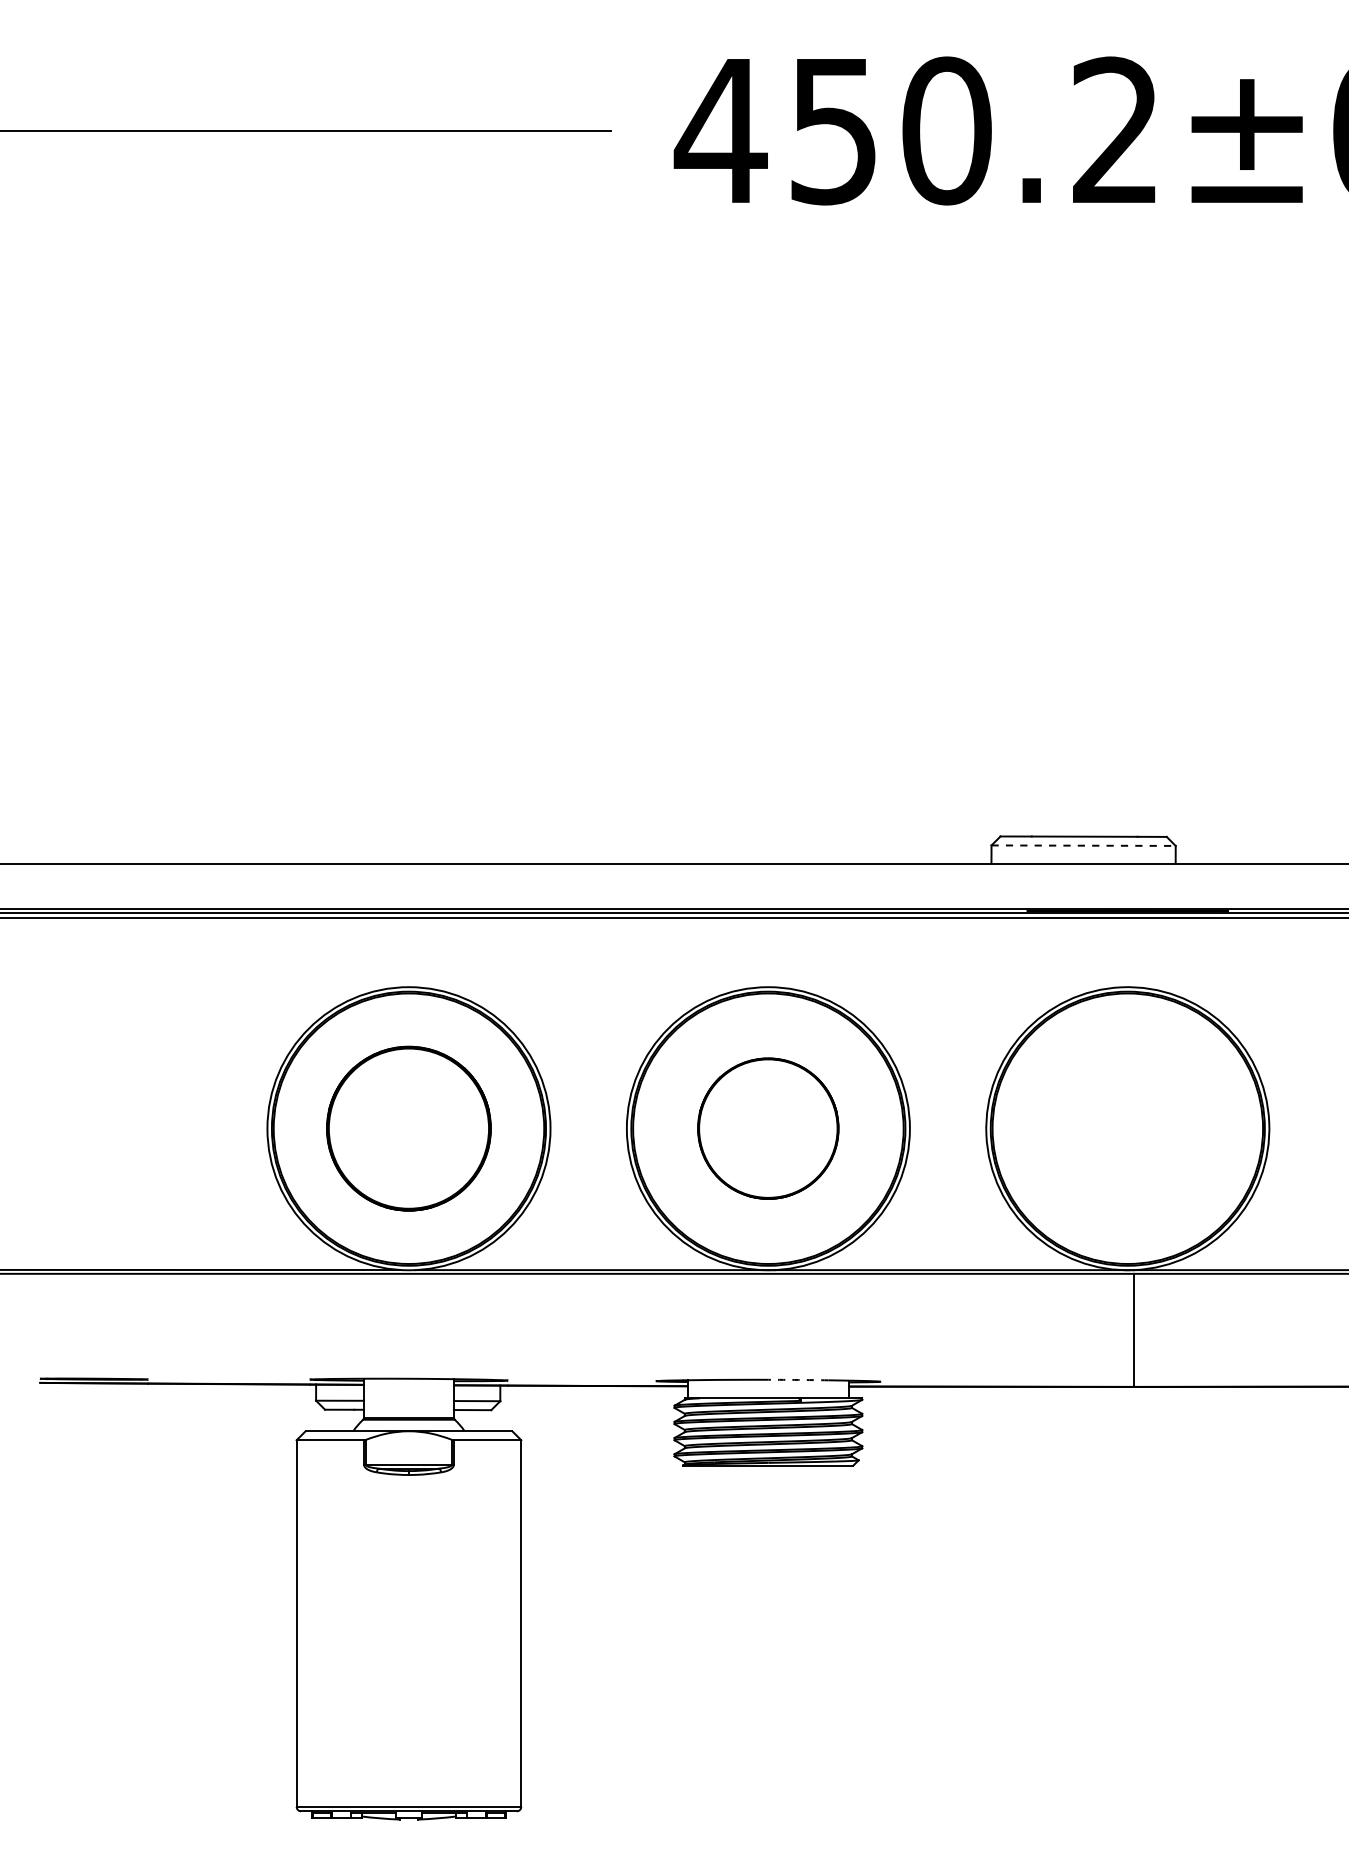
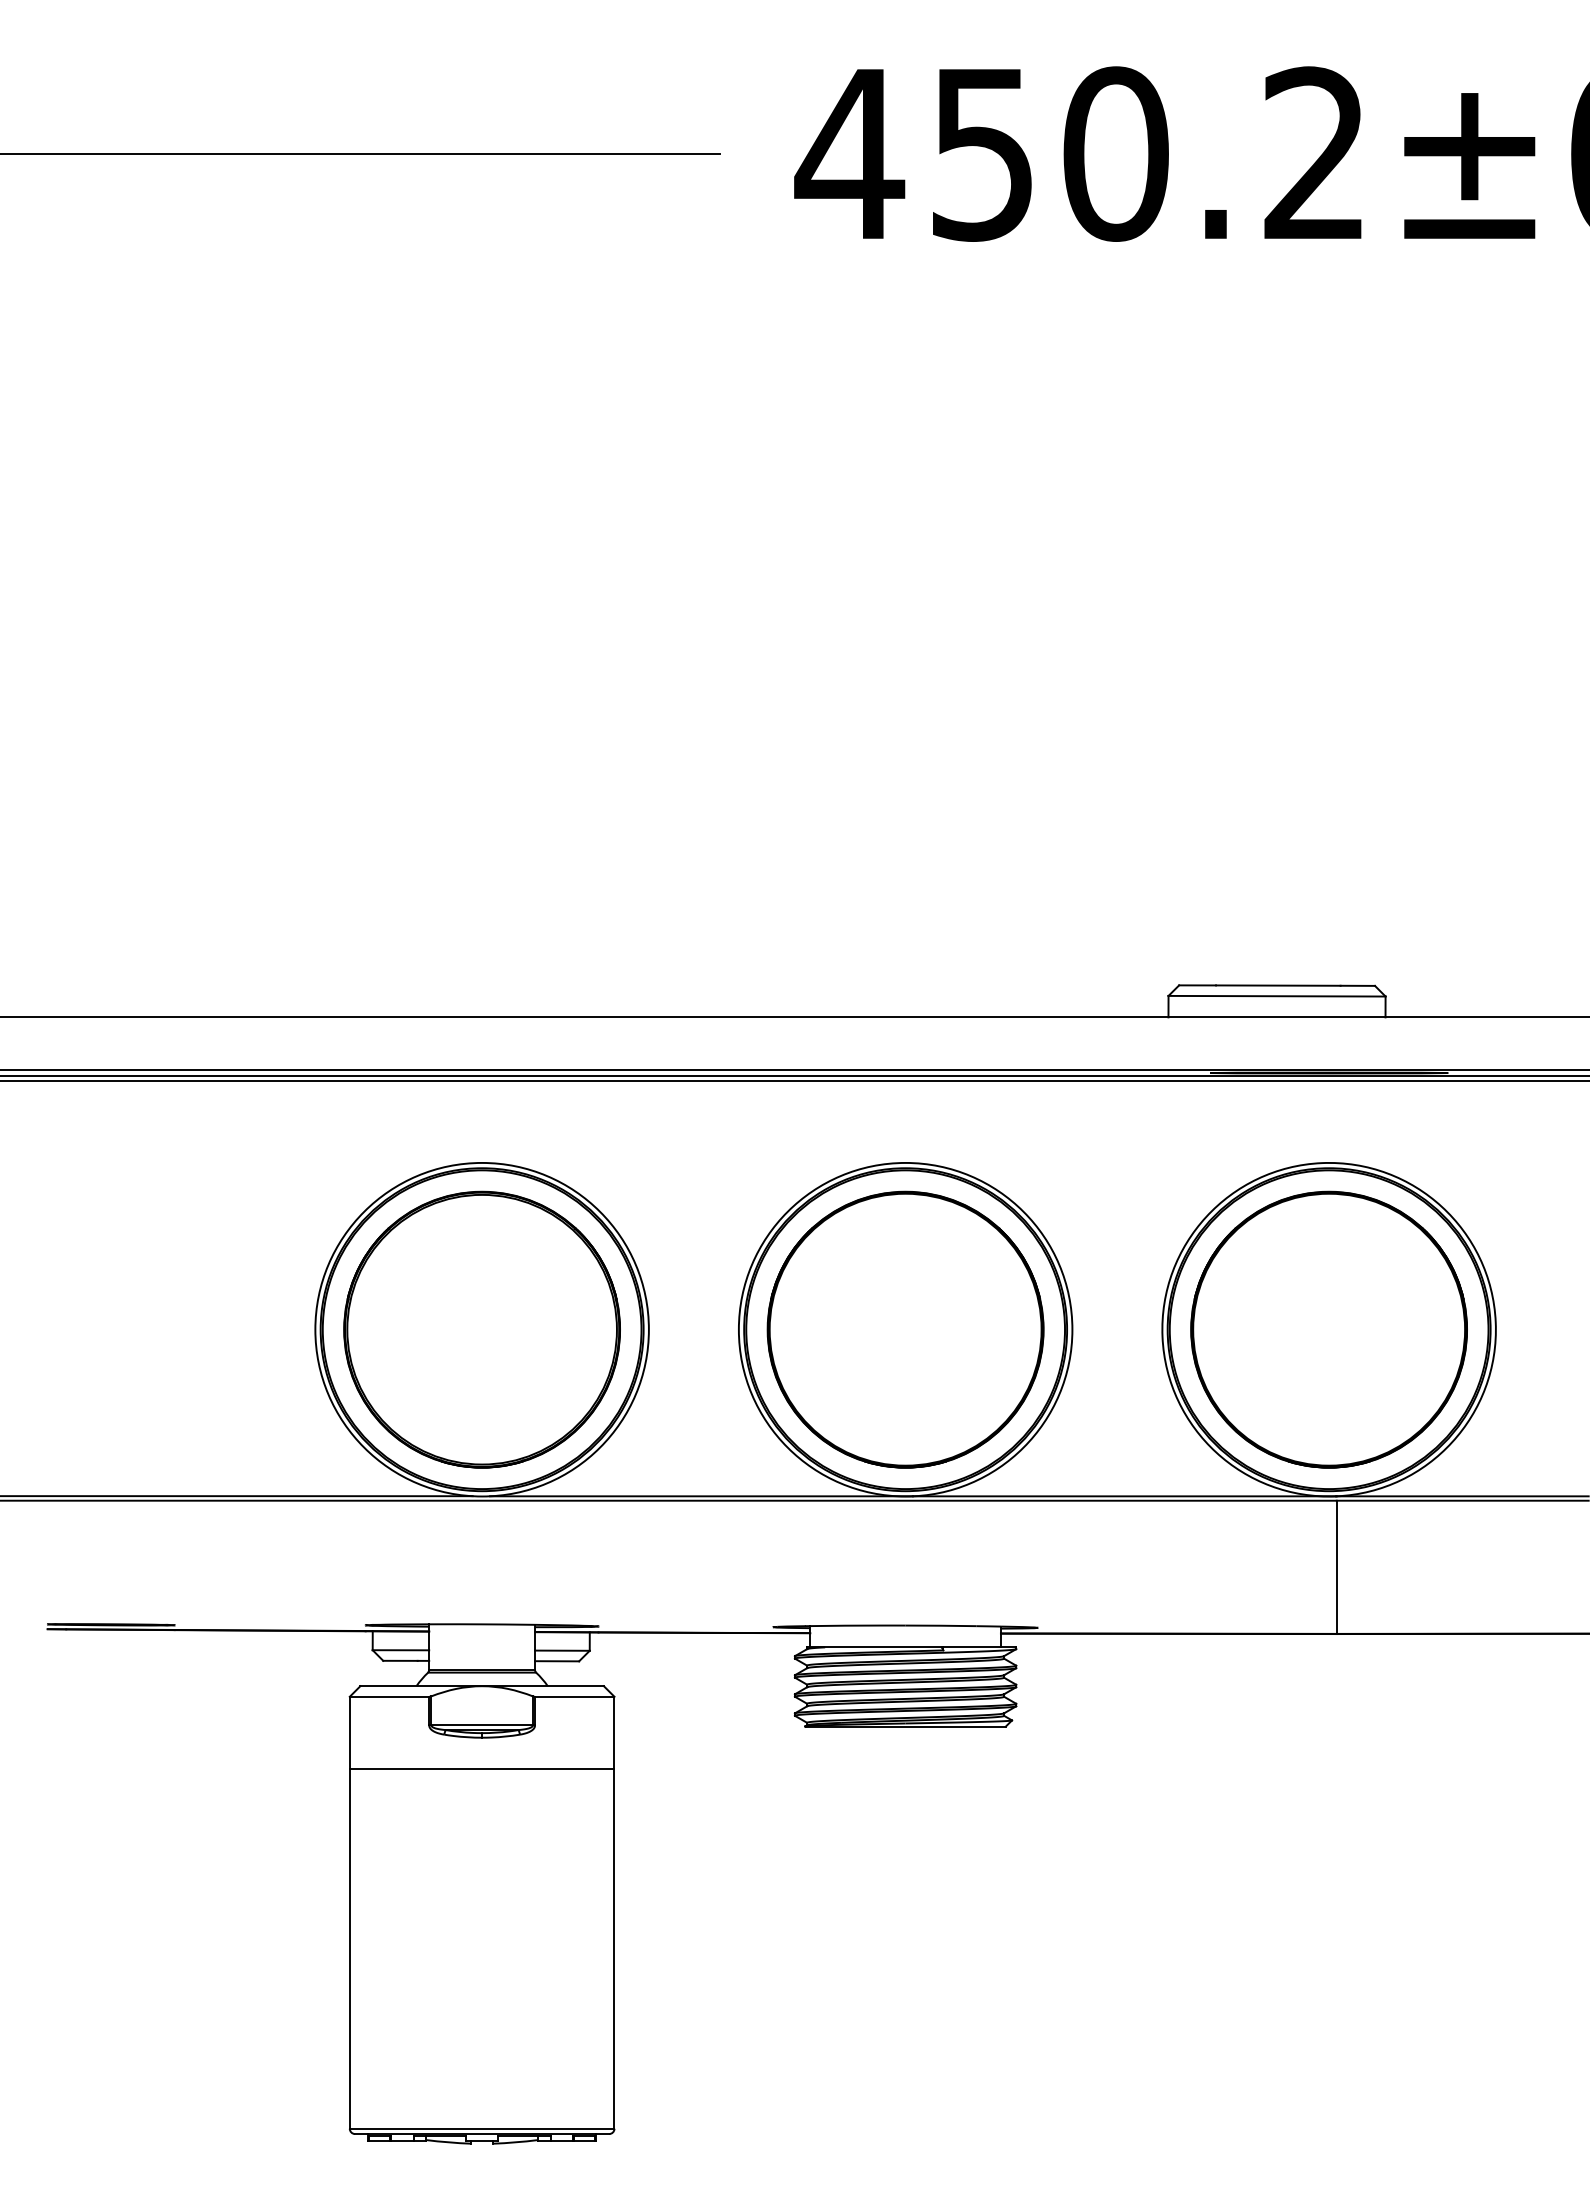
line: (1083, 845) -> (1277, 996), dashed -> solid
part: (408, 1128) -> (481, 1329), size x1.43
part: (768, 1128) -> (905, 1329), size x1.67
part: (1127, 1128) -> (1328, 1329), added
arc: (797, 1379) -> (940, 1625), dashed -> solid
line: (408, 1501) -> (481, 1768), added

